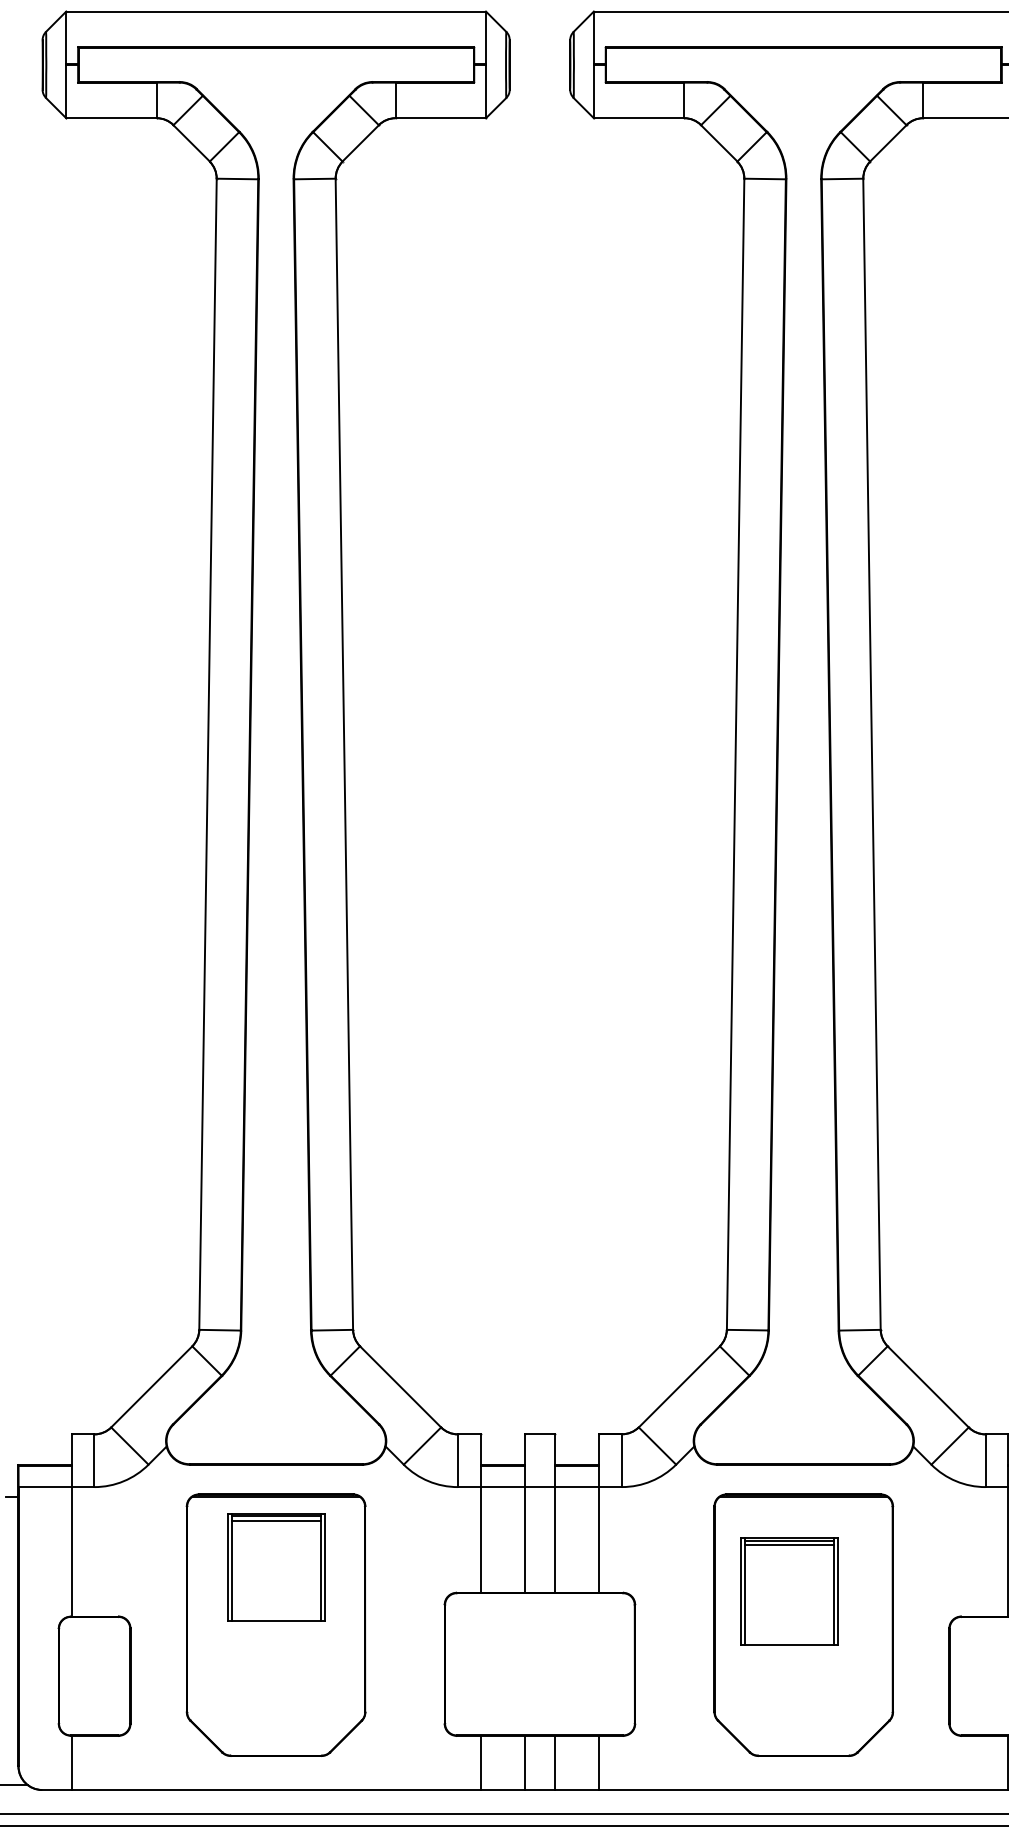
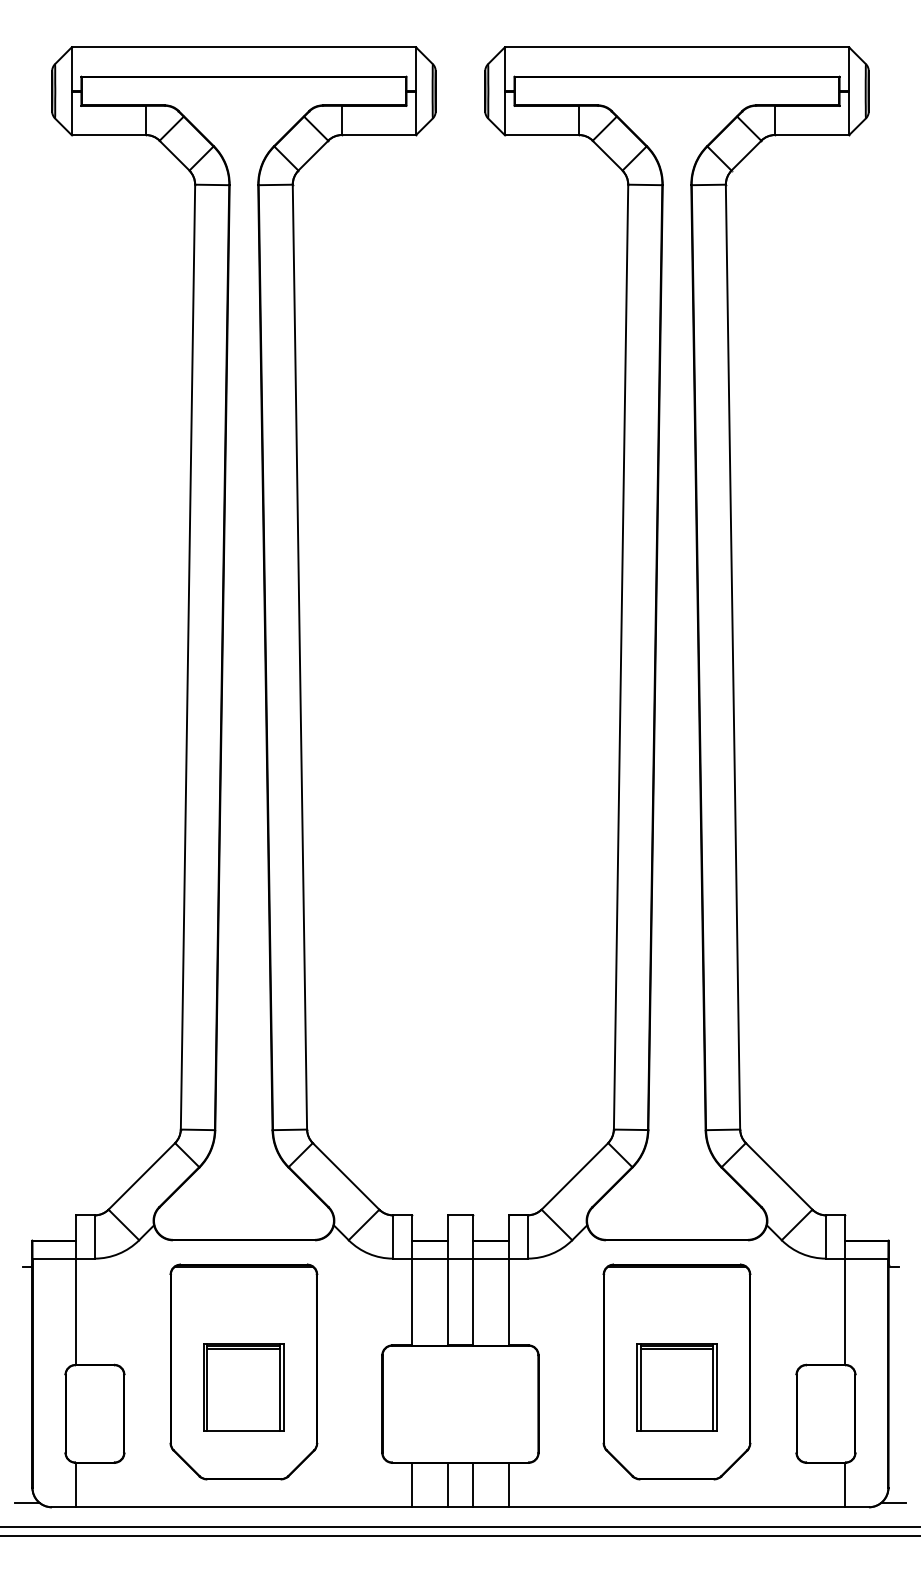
part: (275, 1567) -> (243, 1387), moved
part: (788, 1591) -> (676, 1387), moved

